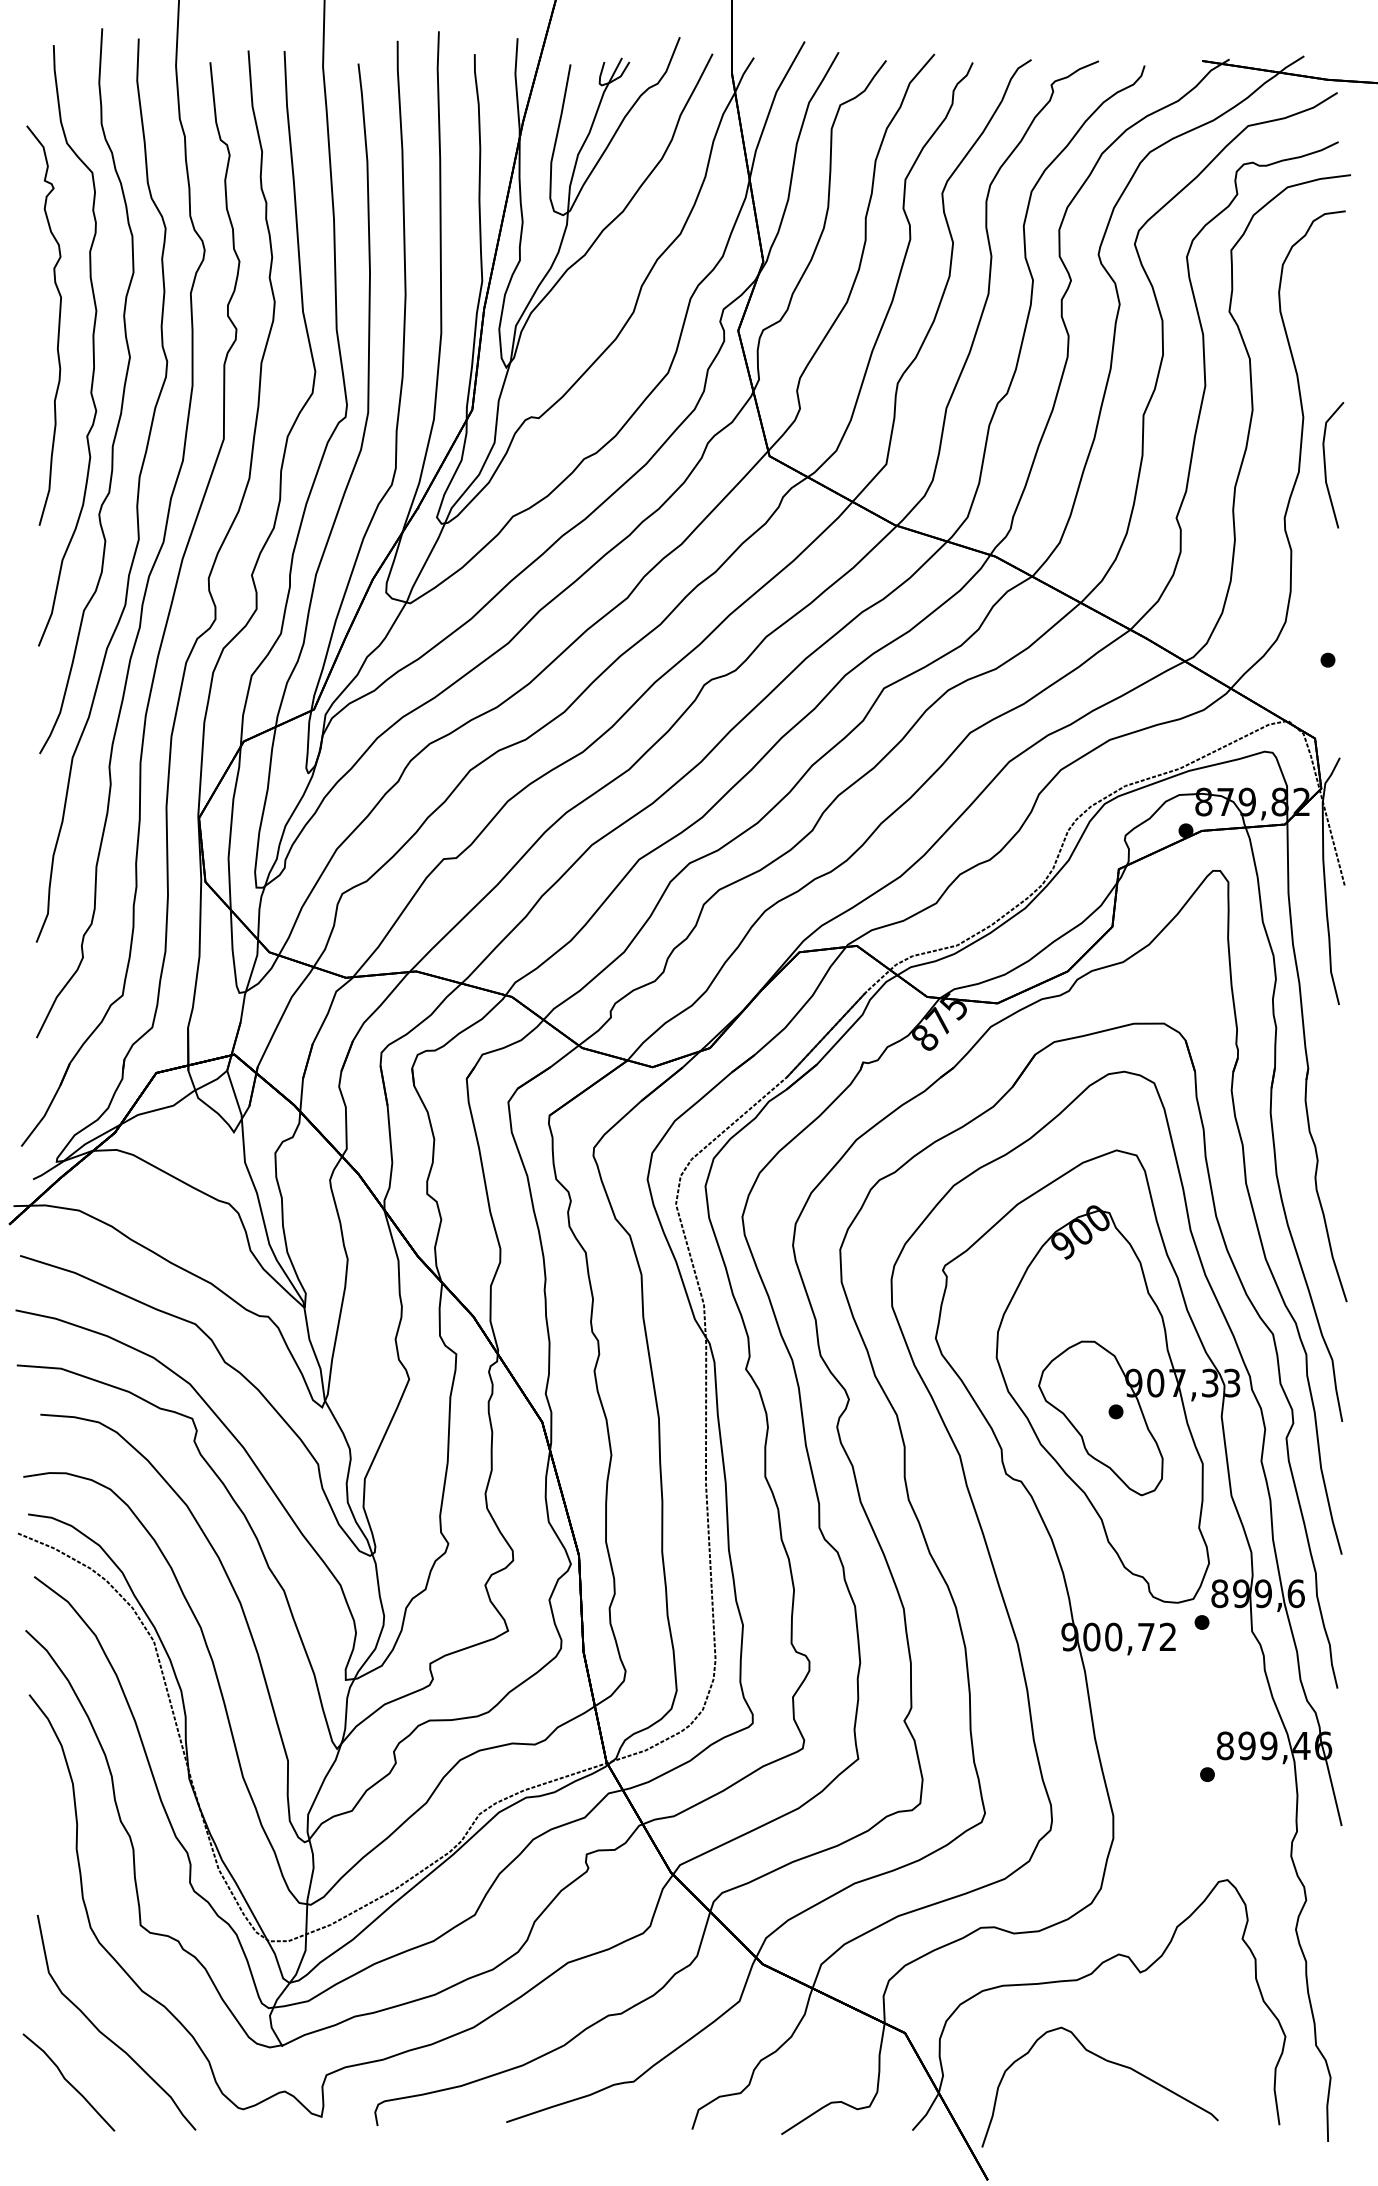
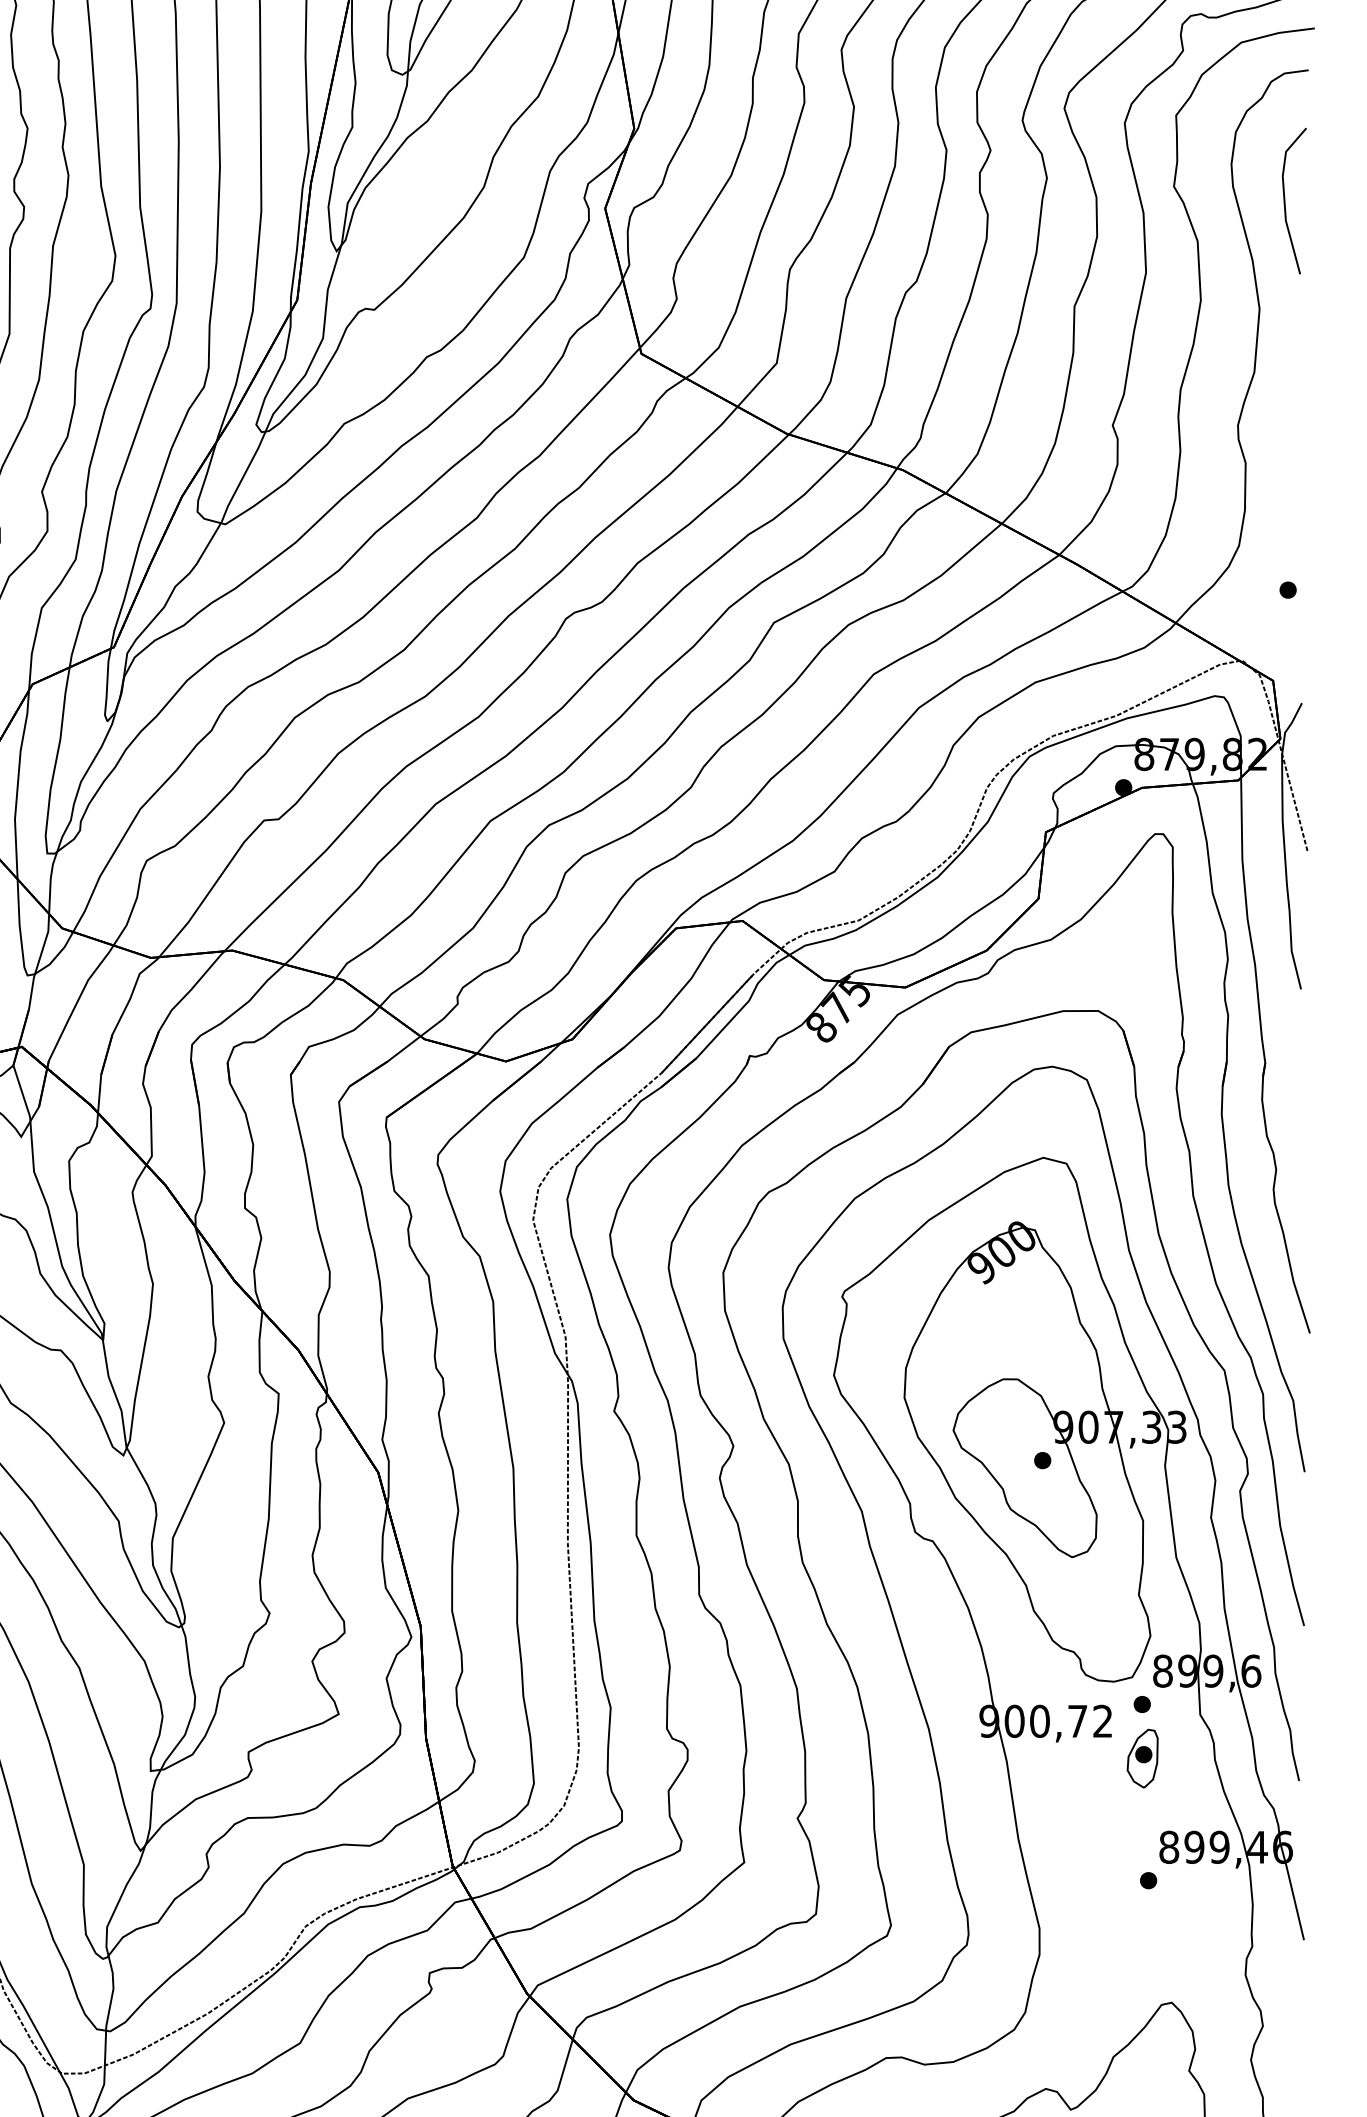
line: (1325, 465) -> (1285, 201), moved
part: (1202, 1668) -> (1142, 1757), added

